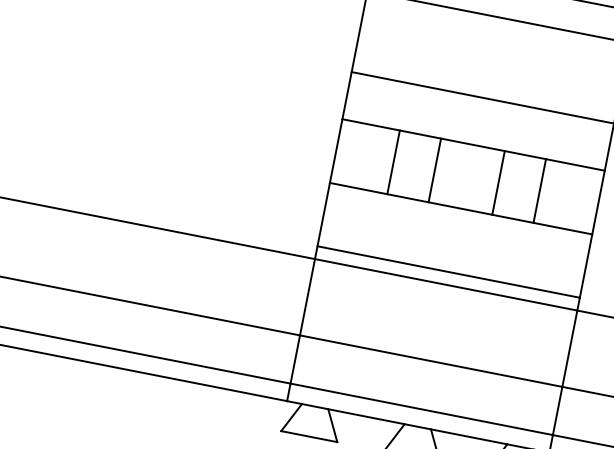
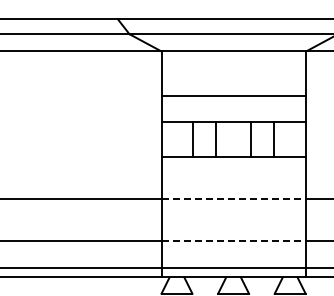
line: (448, 271) -> (233, 191), removed
line: (447, 284) -> (234, 198), solid -> dashed
line: (432, 360) -> (234, 240), solid -> dashed

